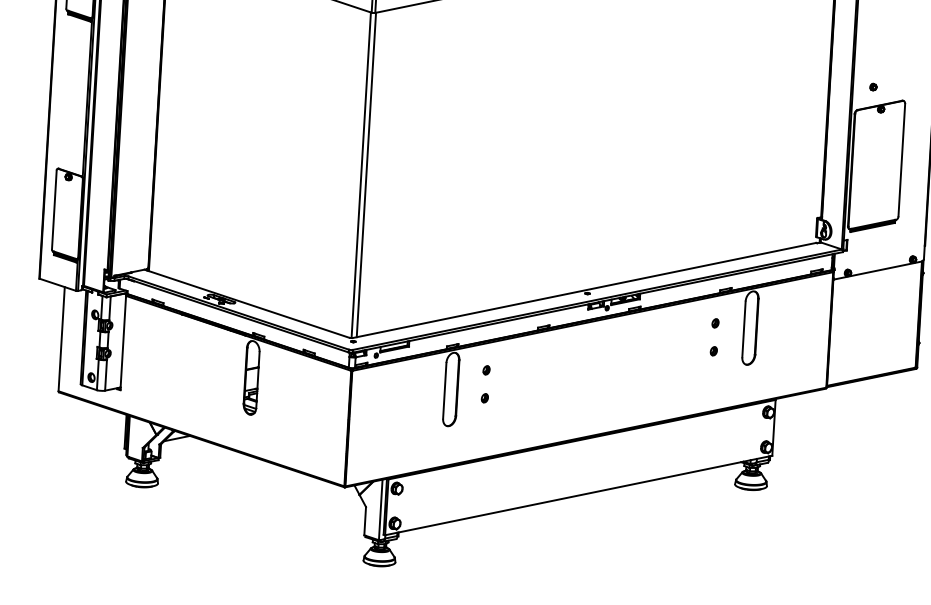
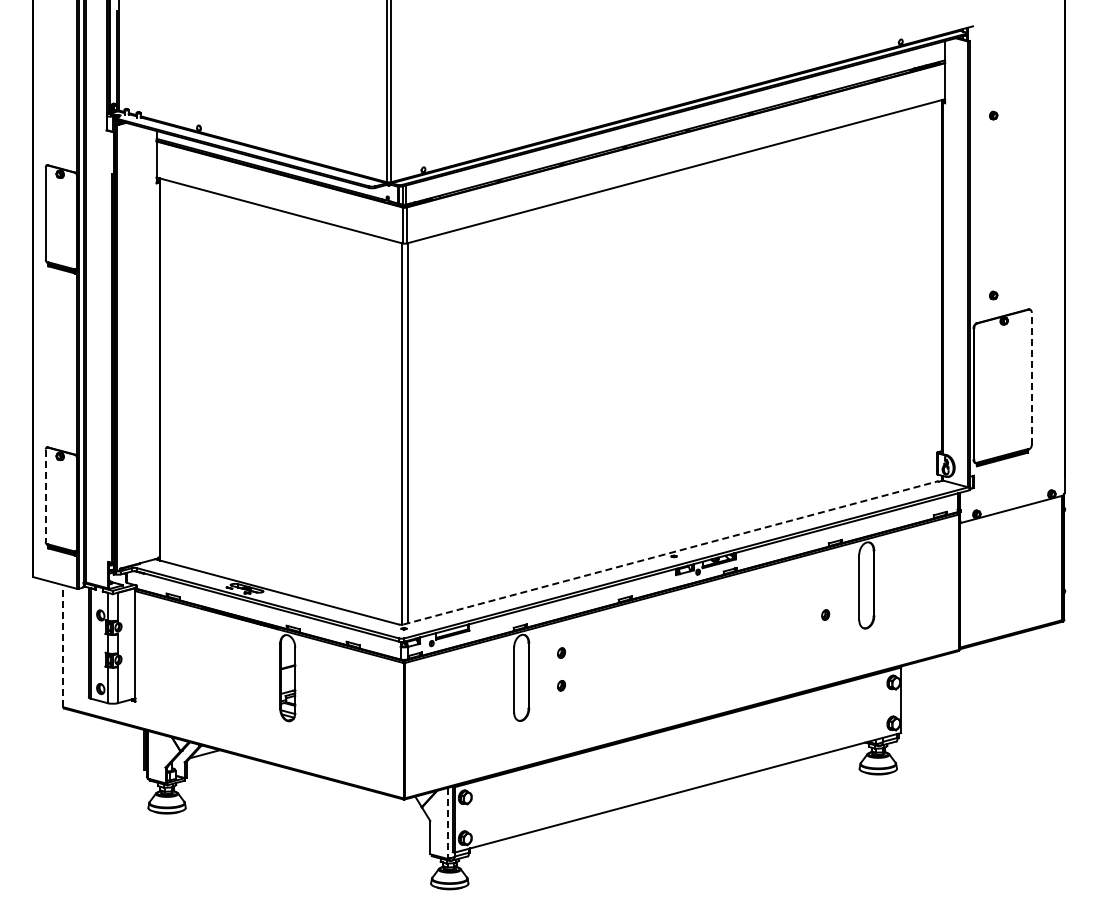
line: (901, 159) -> (1031, 378), solid -> dashed
line: (54, 210) -> (45, 496), solid -> dashed
line: (584, 290) -> (670, 552), solid -> dashed
part: (715, 323) -> (825, 582), removed
line: (61, 338) -> (63, 645), solid -> dashed
line: (380, 510) -> (447, 823), solid -> dashed

